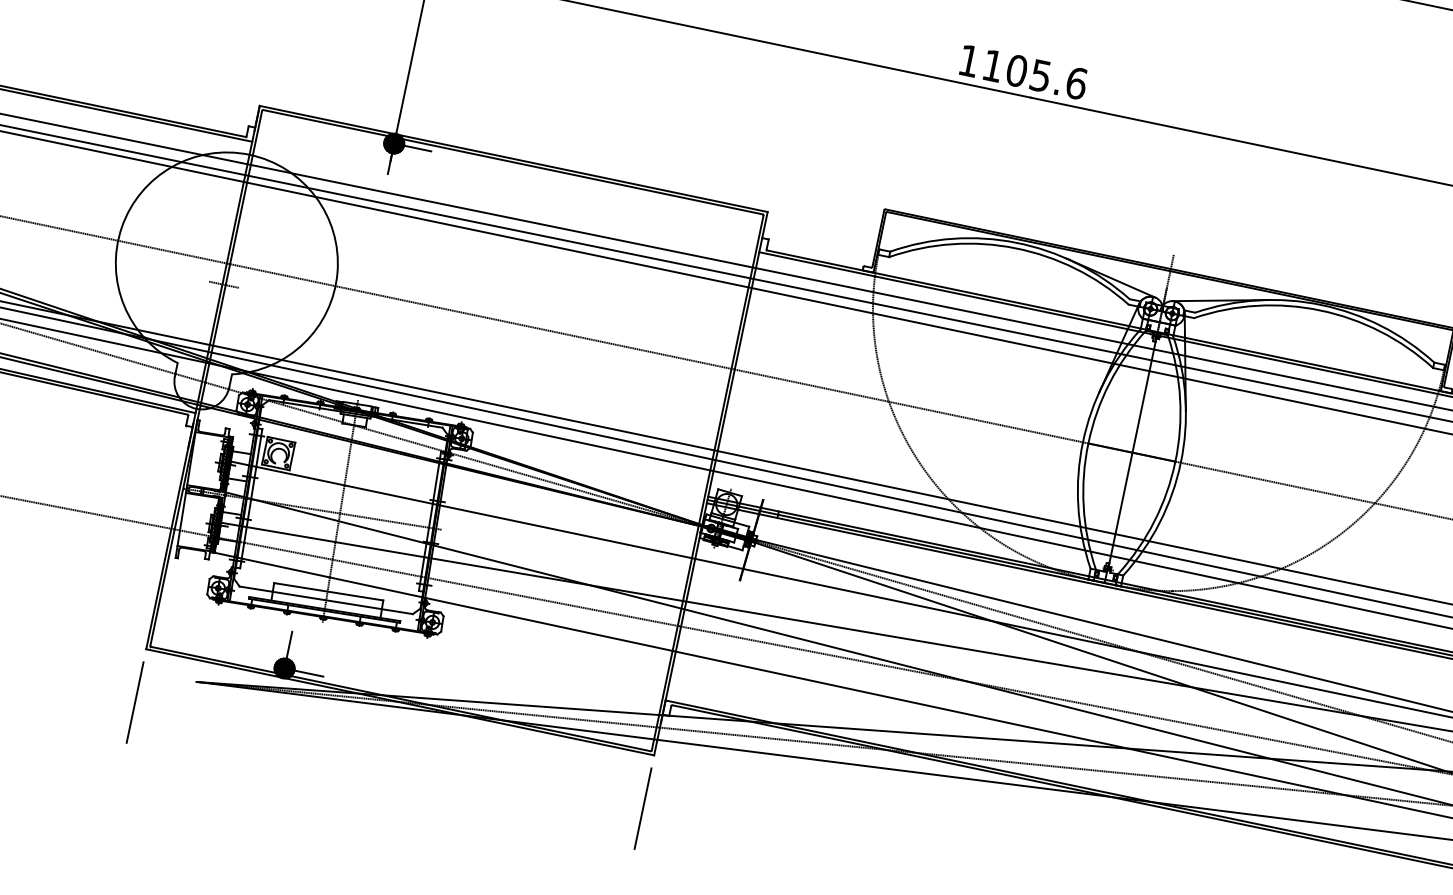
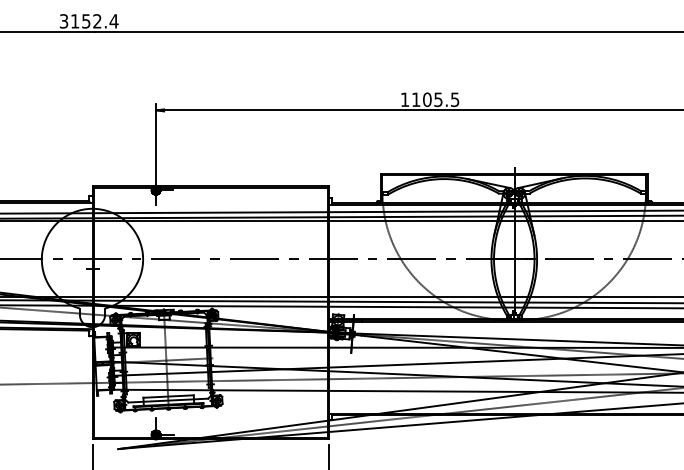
text: (1075, 82) -> (454, 99), 1105.6 -> 1105.5

